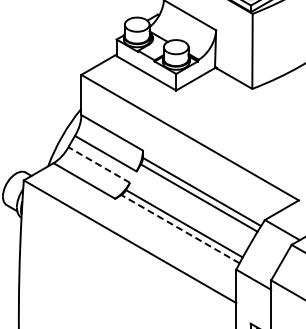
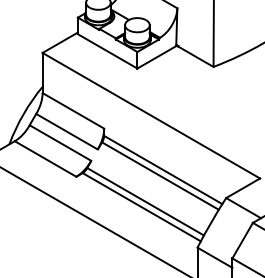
line: (99, 165) -> (60, 143), dashed -> solid
line: (180, 228) -> (141, 206), dashed -> solid

